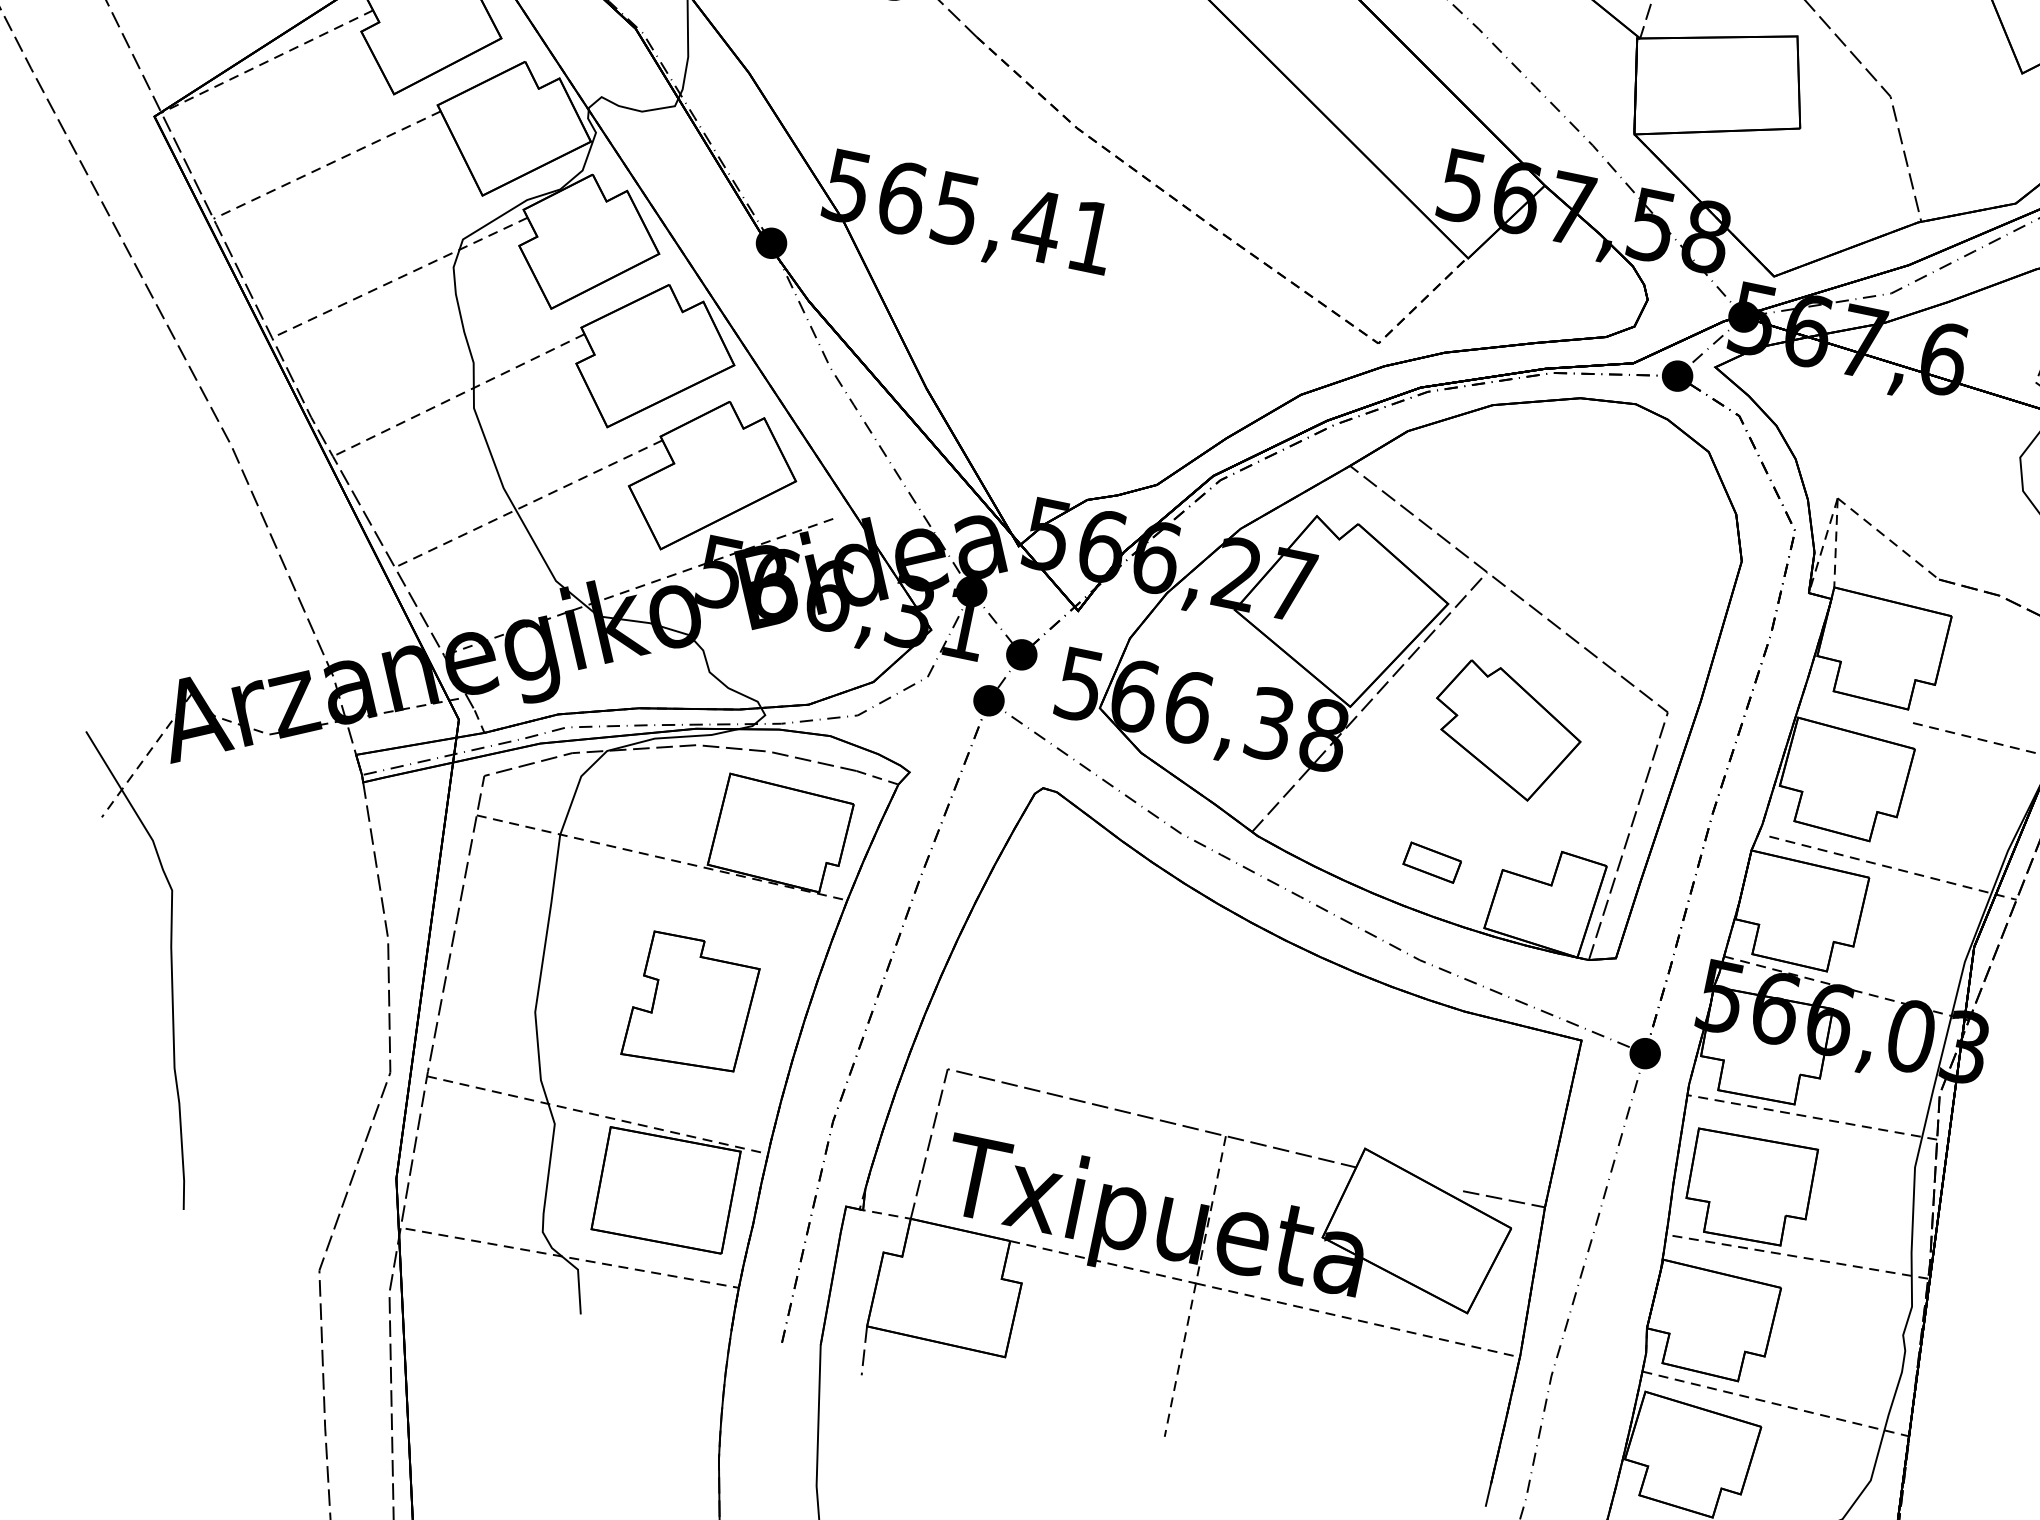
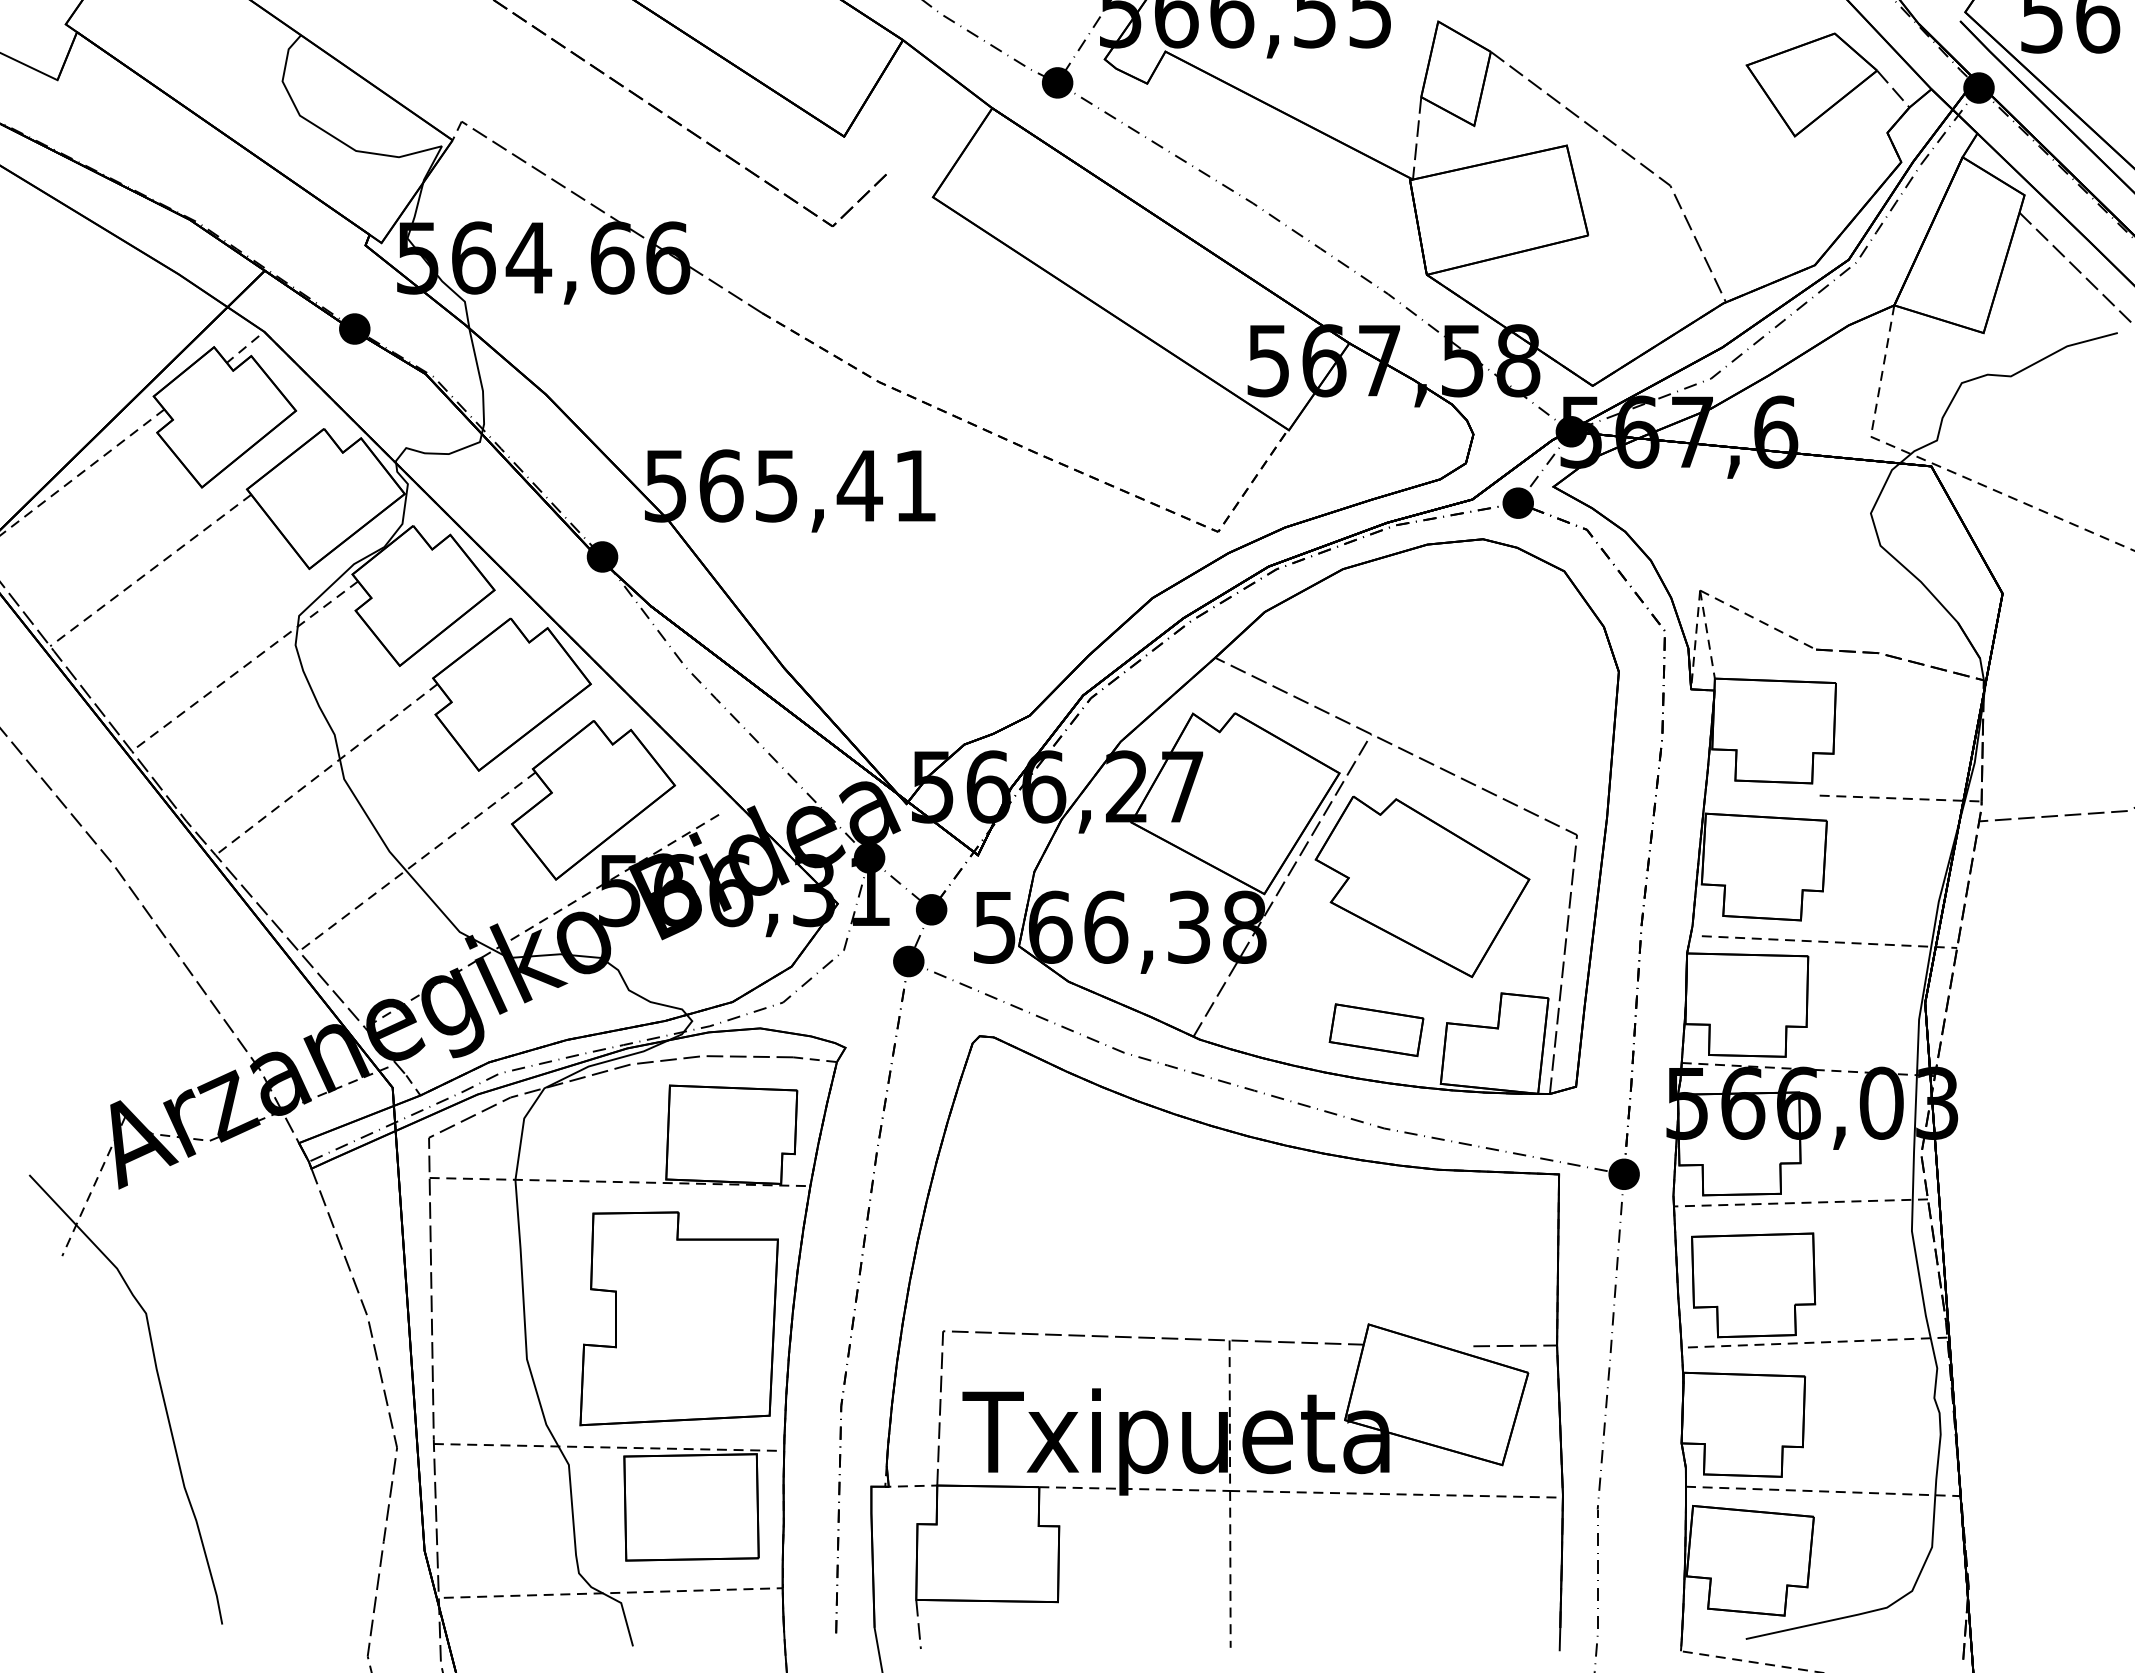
part: (1506, 731) -> (1422, 886), size x1.43
part: (1432, 862) -> (1376, 1030), size x1.67
part: (691, 1003) -> (678, 1318), size x1.67

